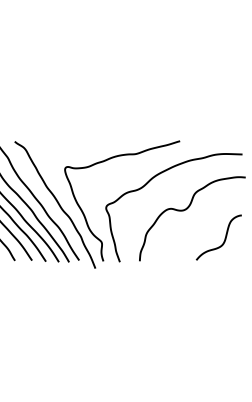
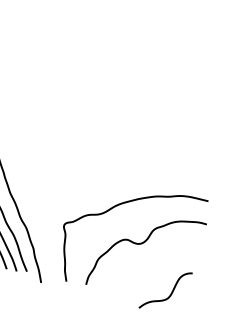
curve: (85, 215) -> (42, 228), removed
curve: (224, 238) -> (170, 292), moved

